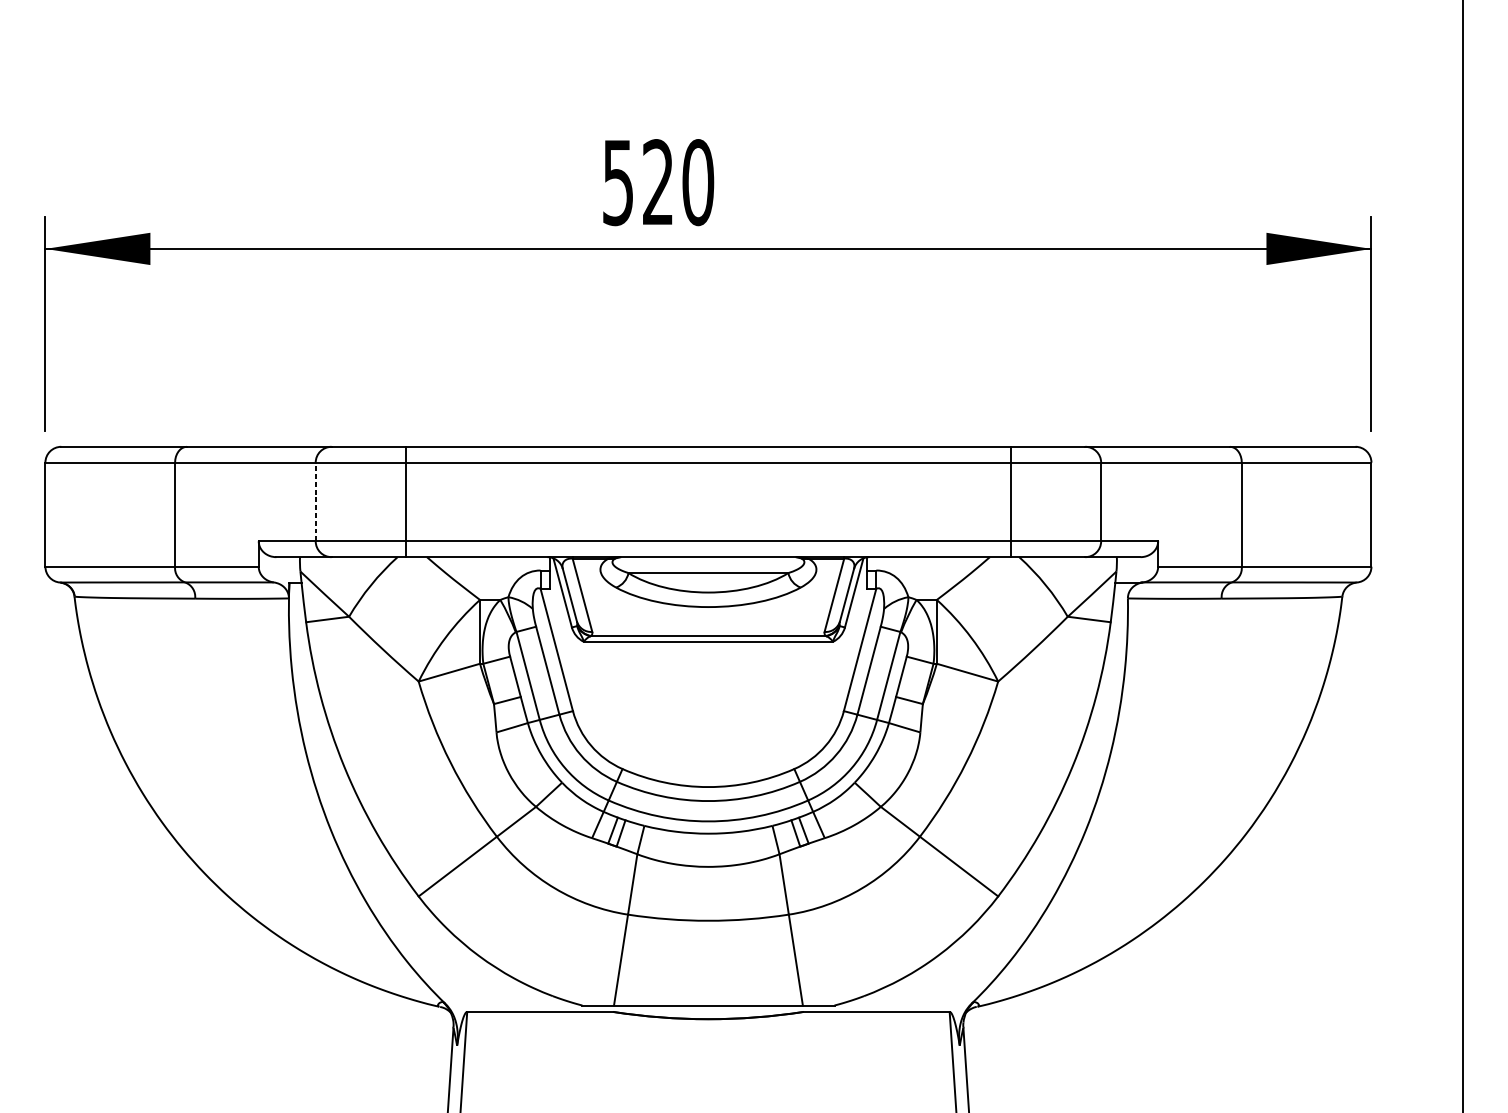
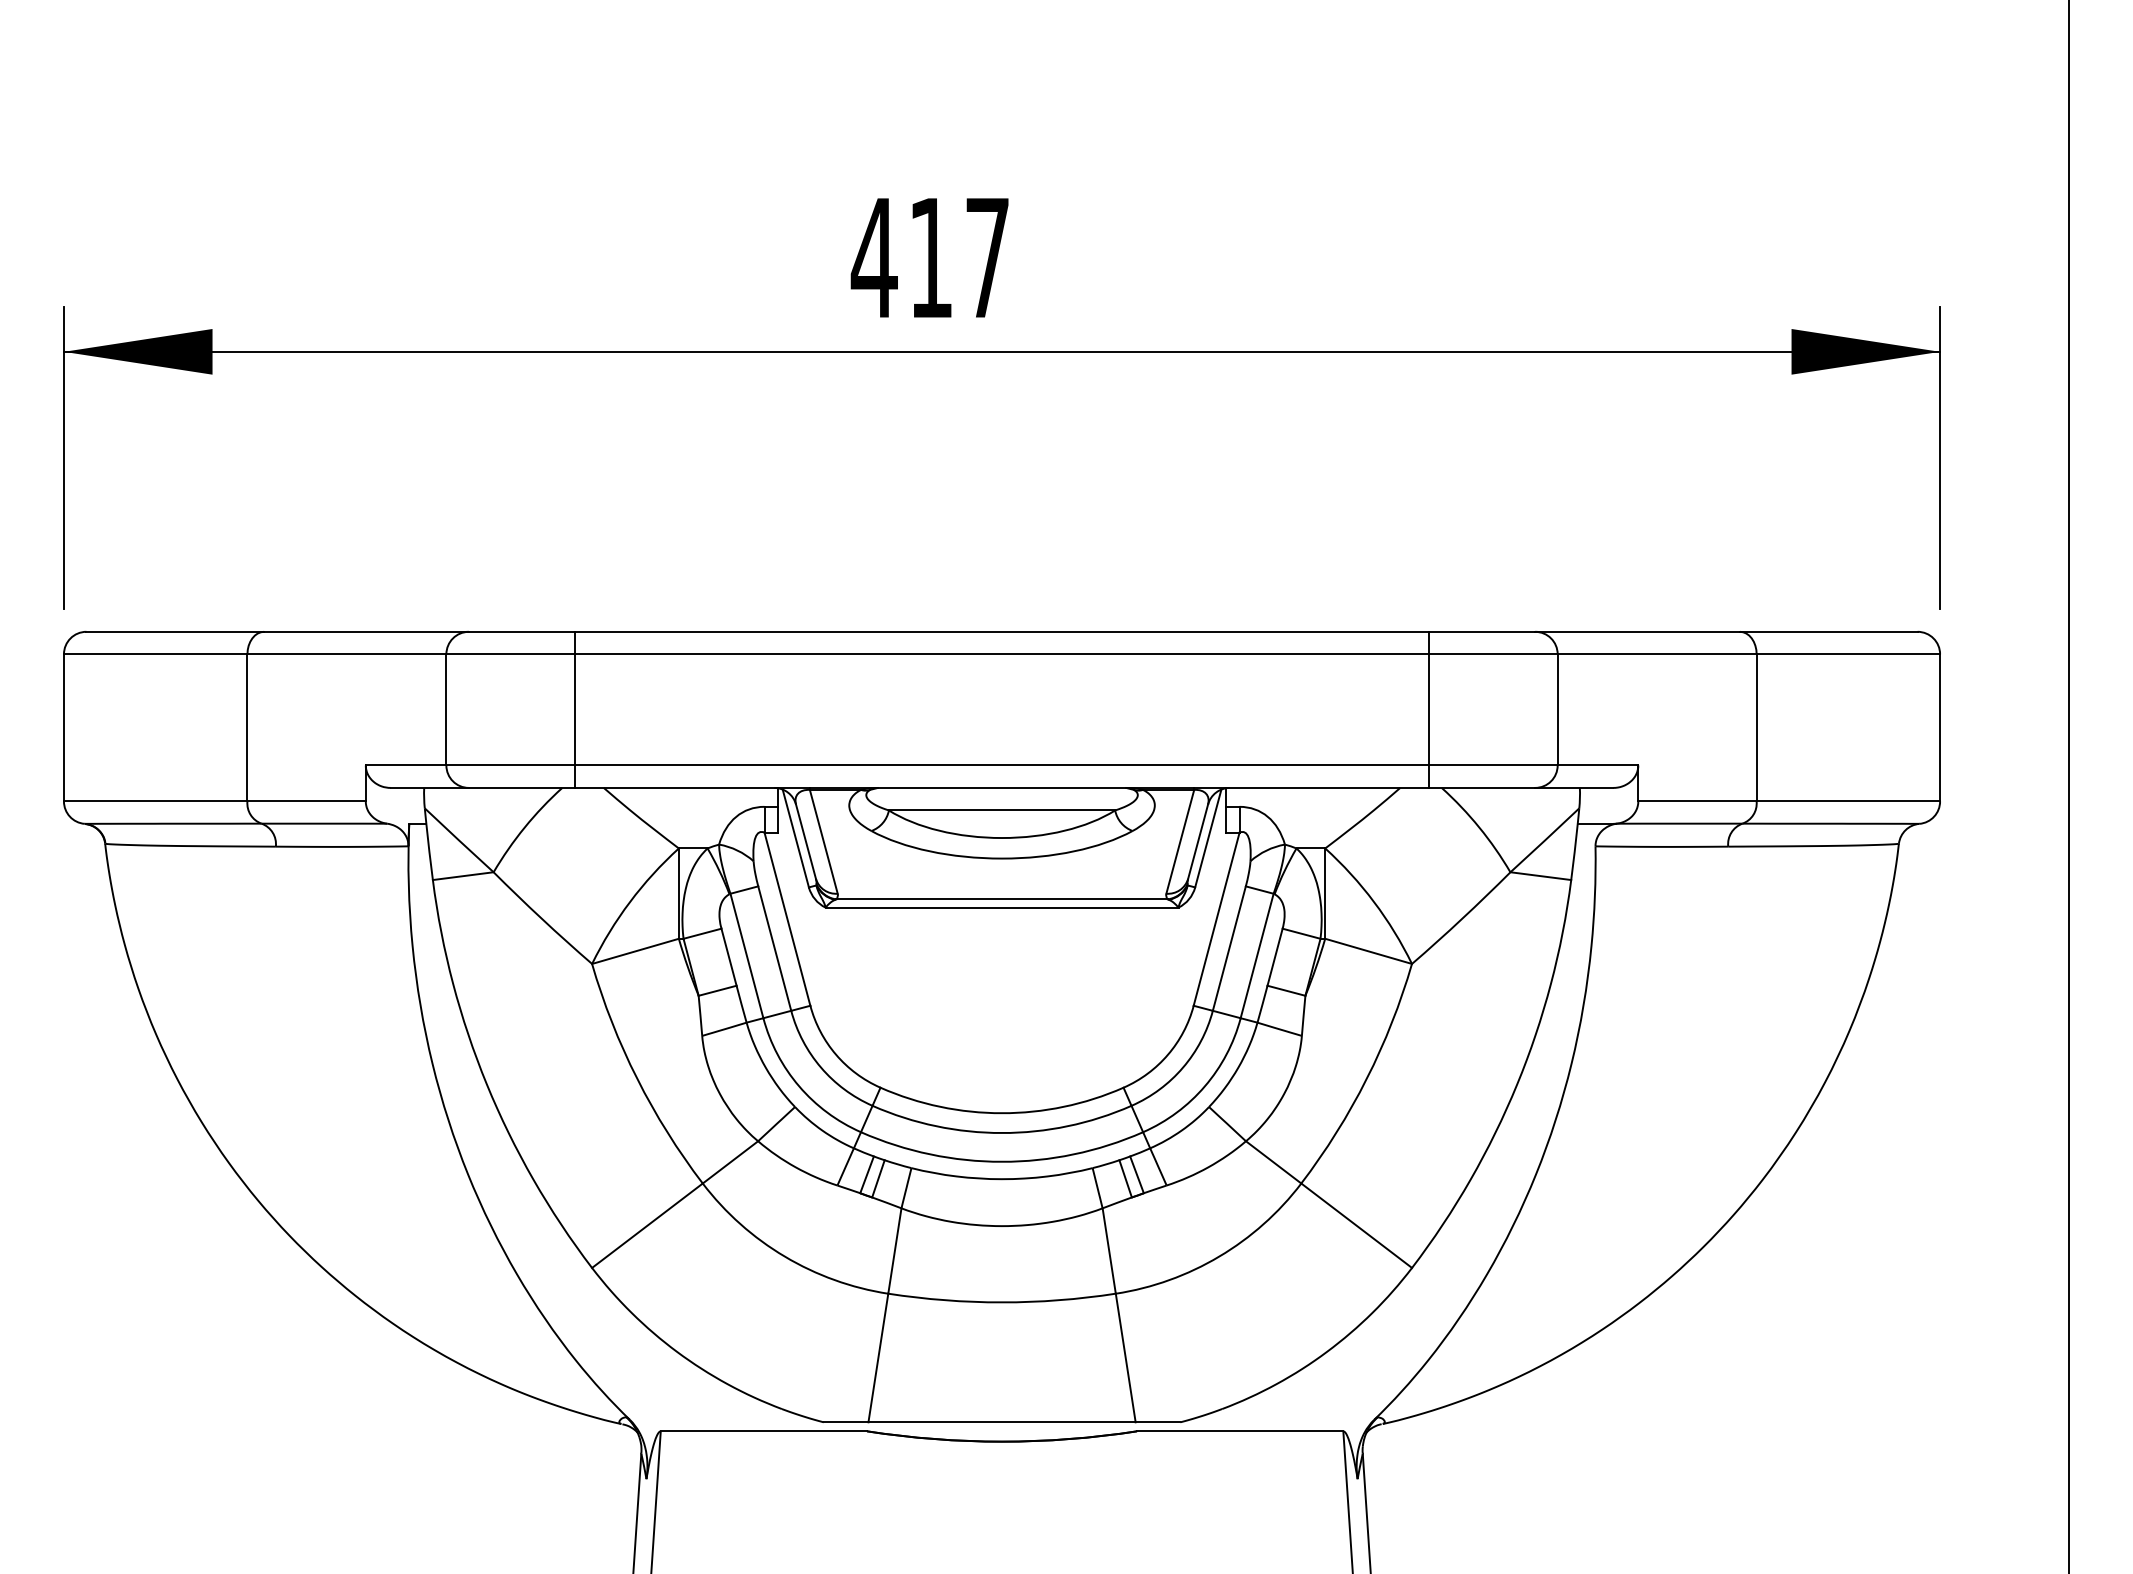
text: (657, 182) -> (930, 257), 520 -> 417
line: (315, 501) -> (446, 709), dashed -> solid

